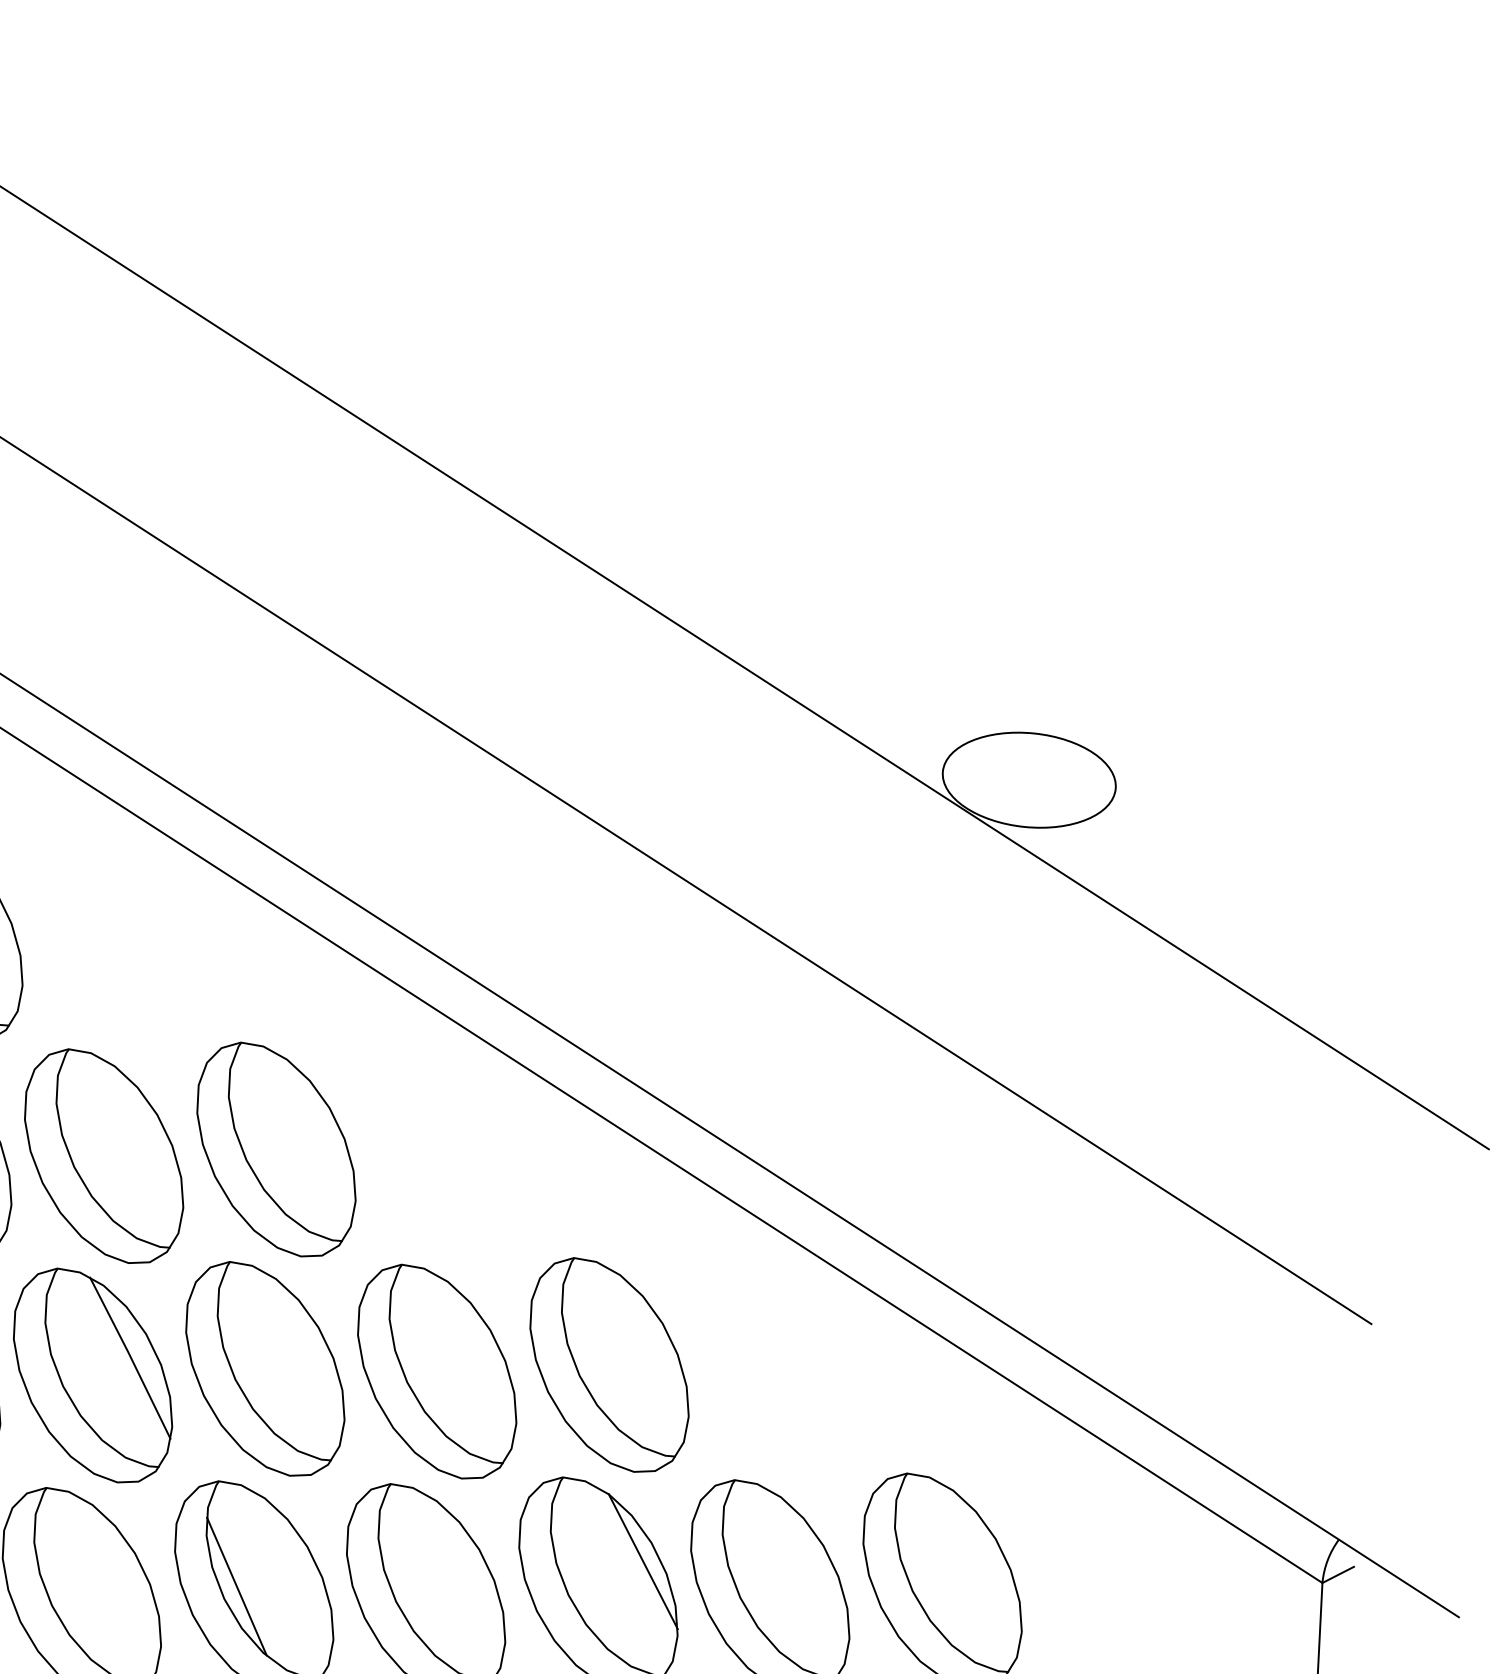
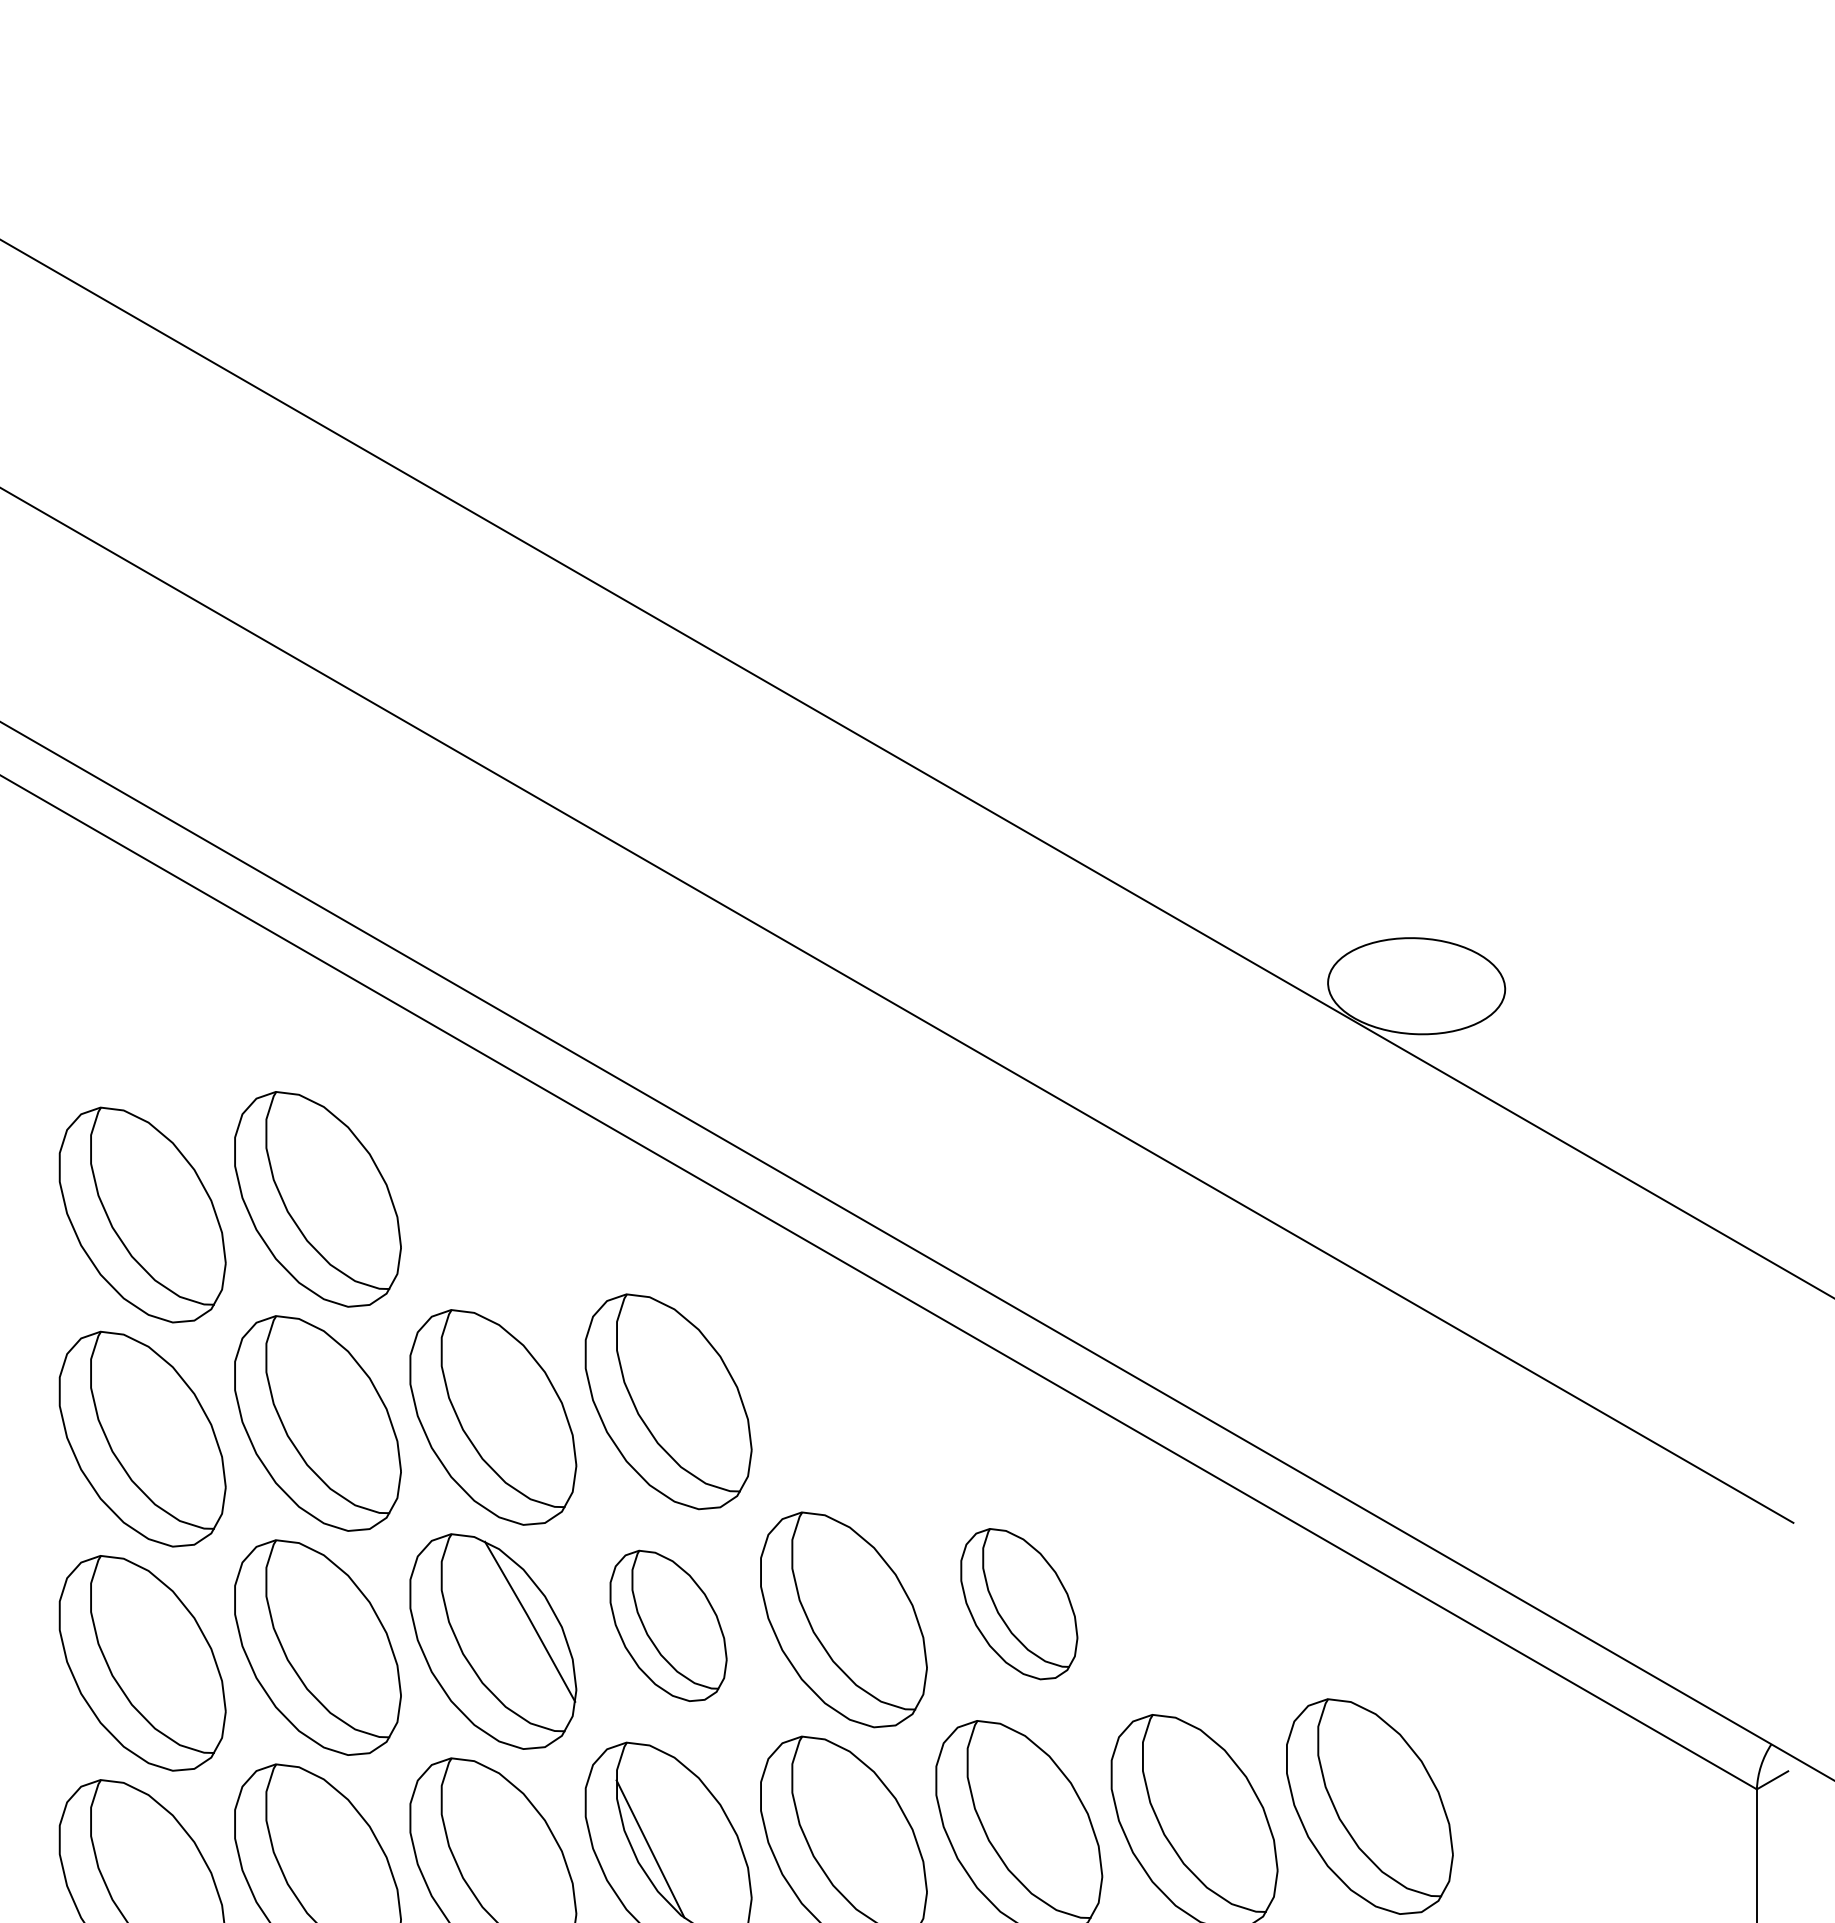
part: (610, 1364) -> (1019, 1603), size x0.7
part: (265, 1368) -> (668, 1625), size x0.7
line: (643, 1561) -> (1063, 1802), removed

